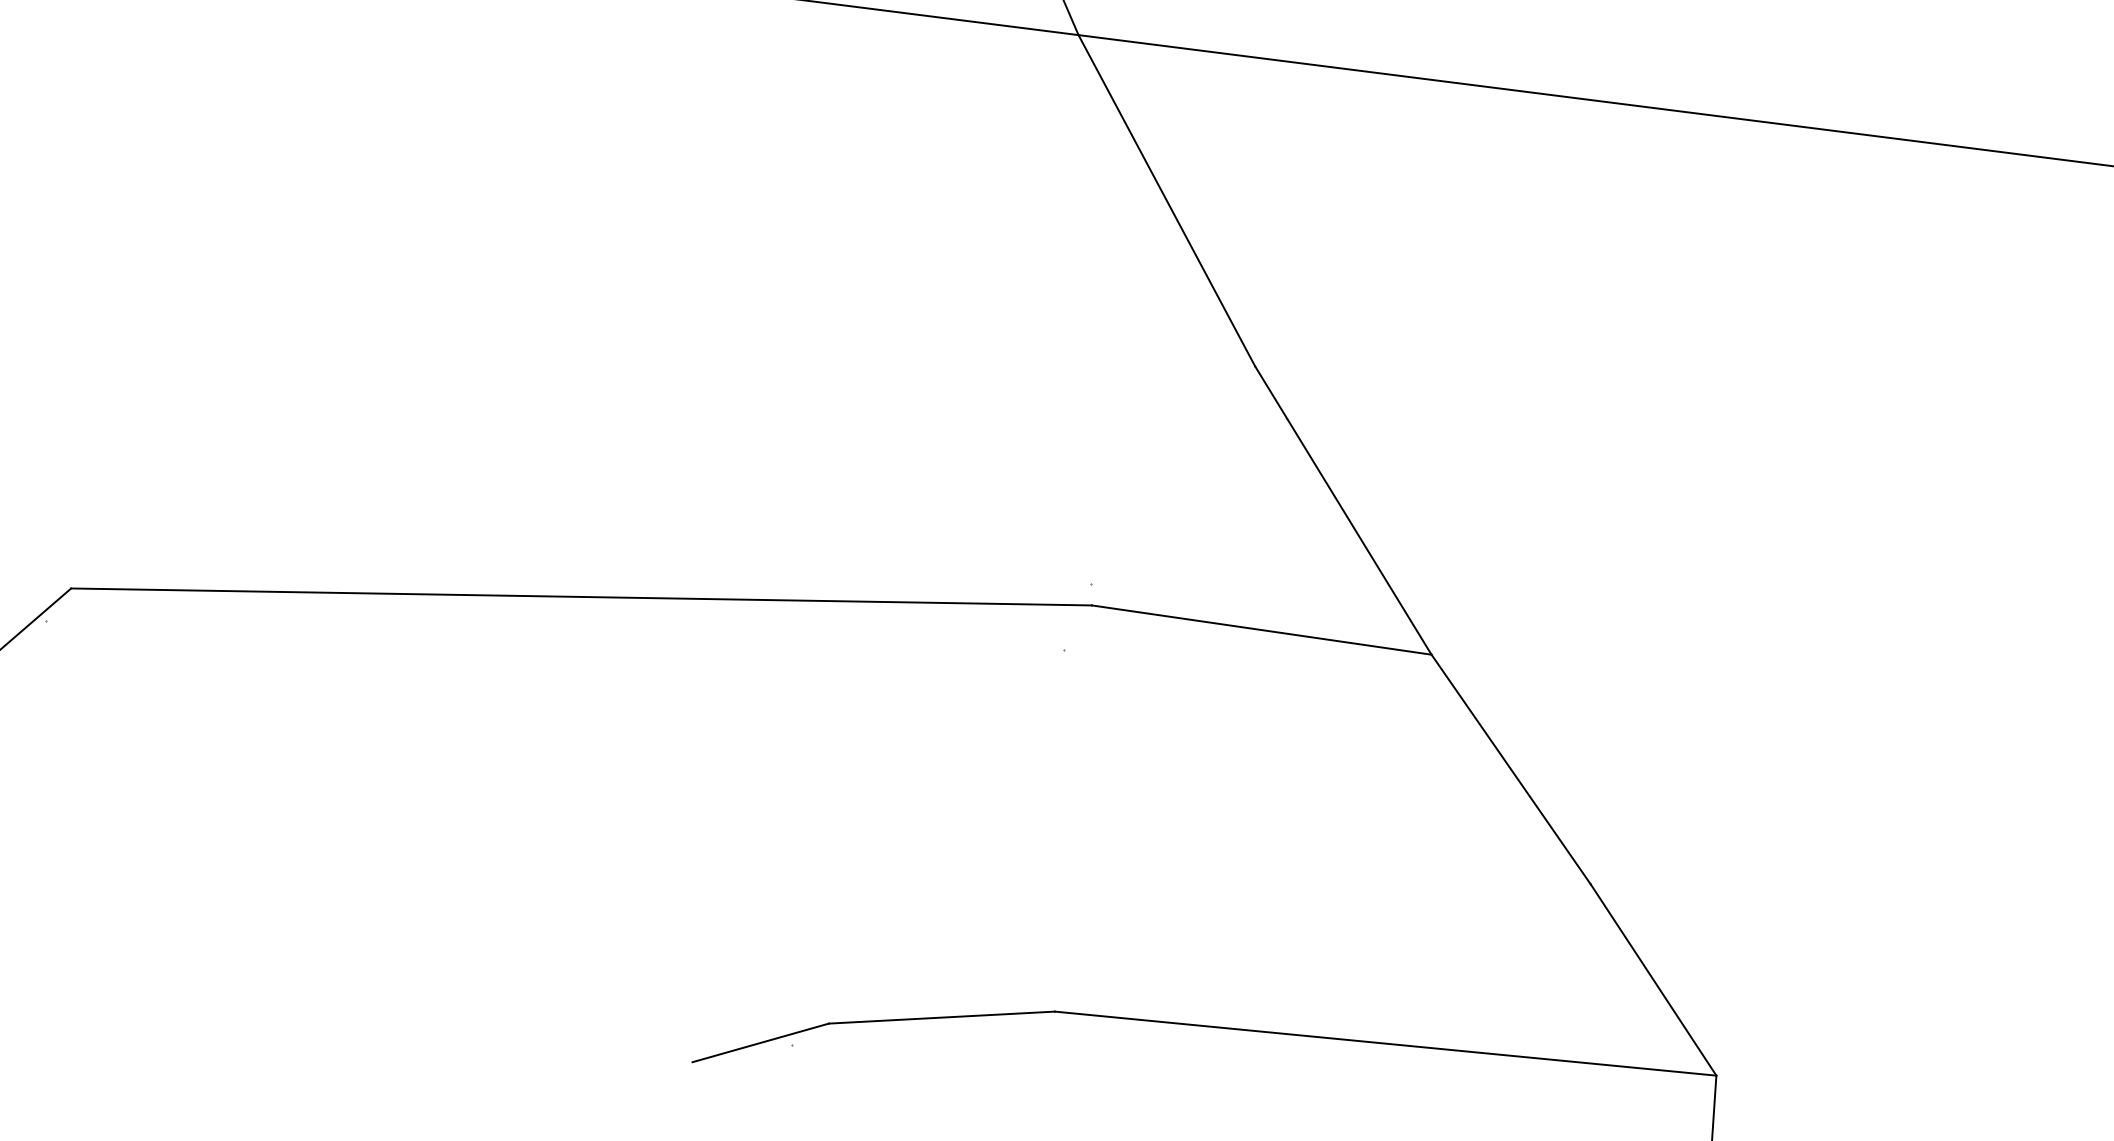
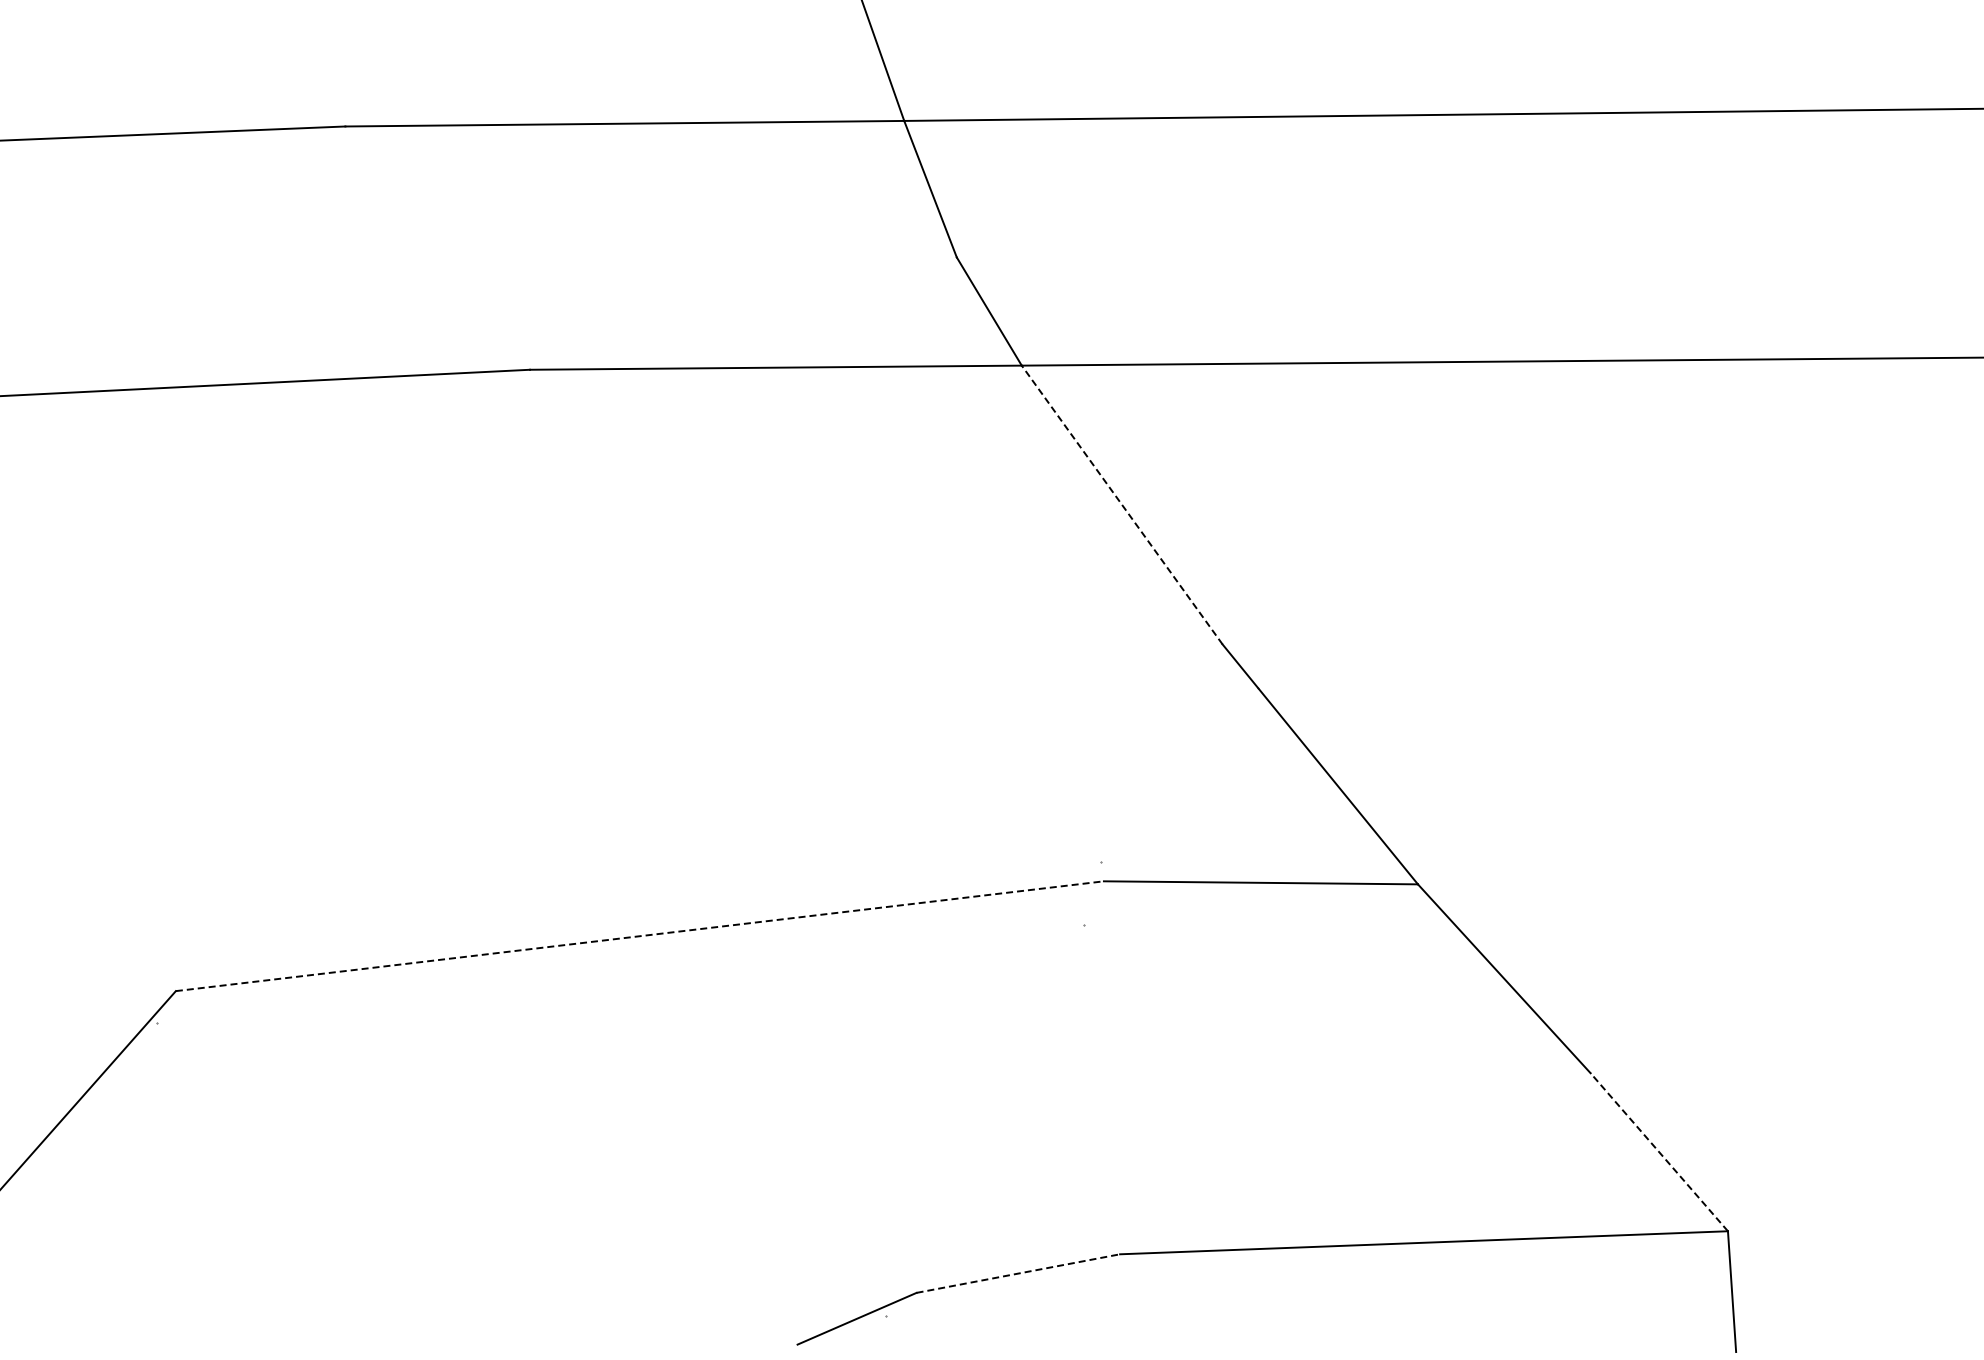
line: (1167, 201) -> (1122, 505), solid -> dashed
line: (582, 597) -> (640, 936), solid -> dashed
line: (1653, 980) -> (1659, 1152), solid -> dashed
line: (942, 1017) -> (1018, 1273), solid -> dashed

